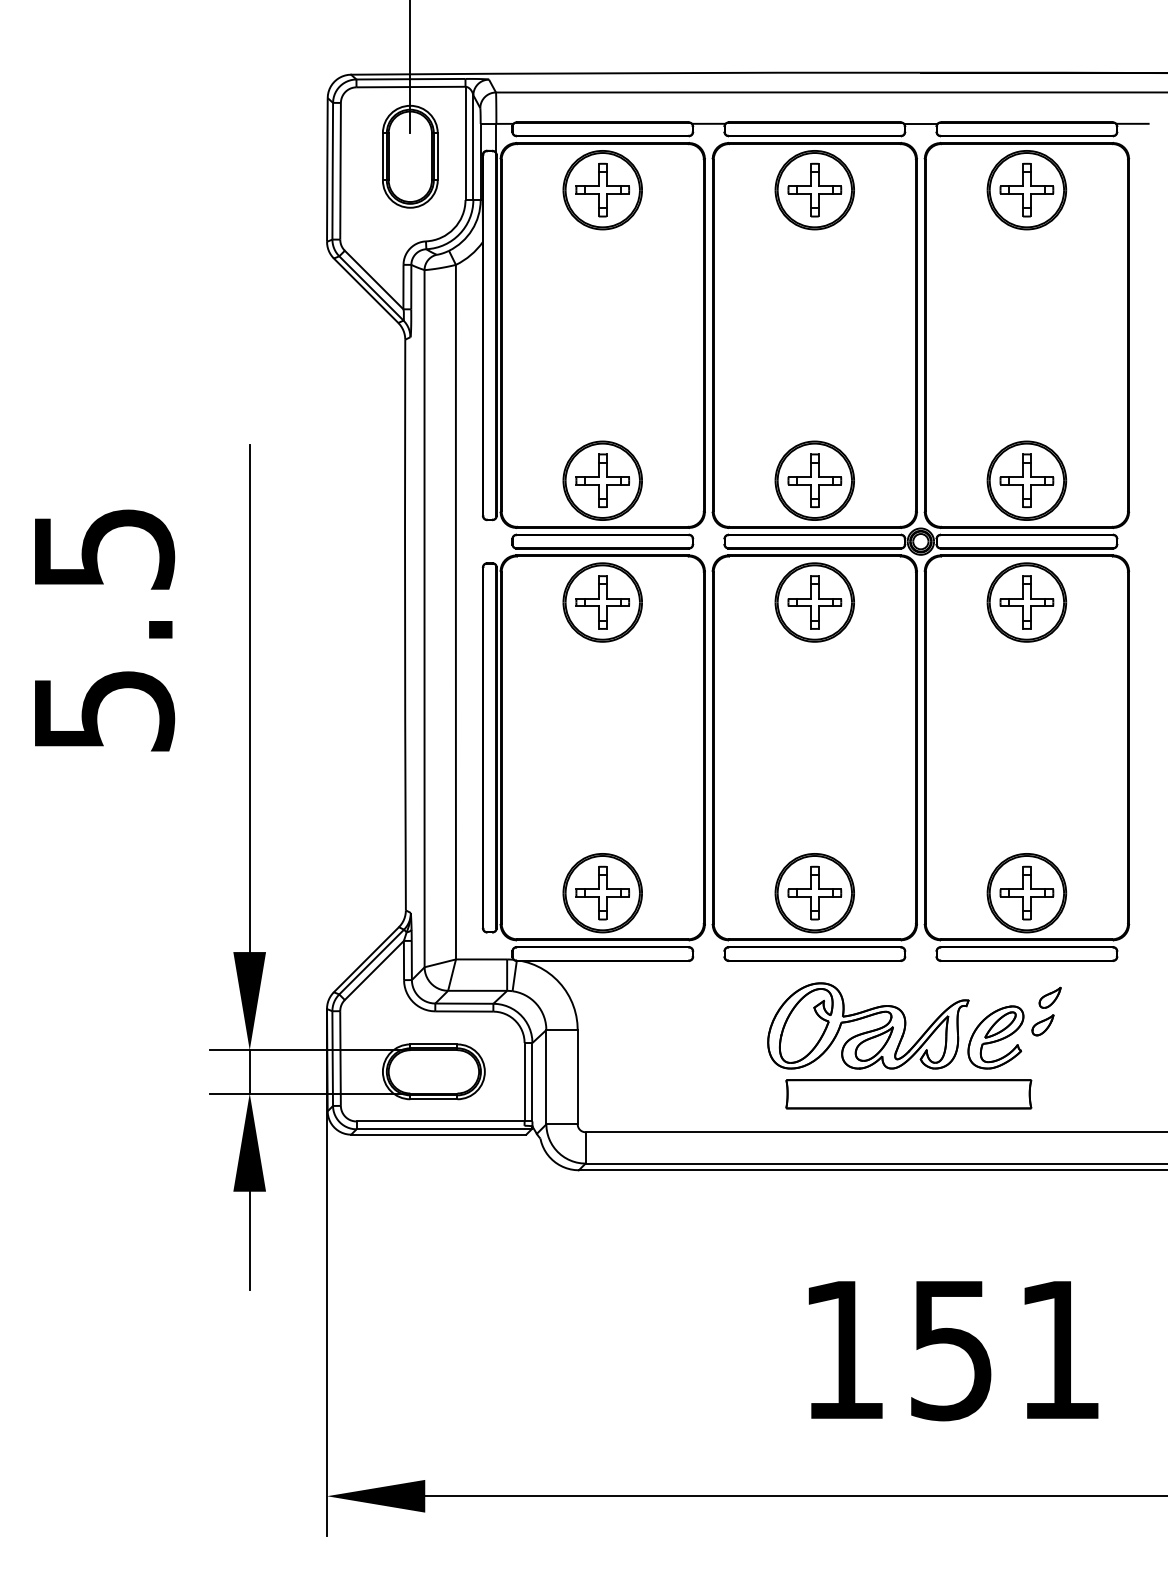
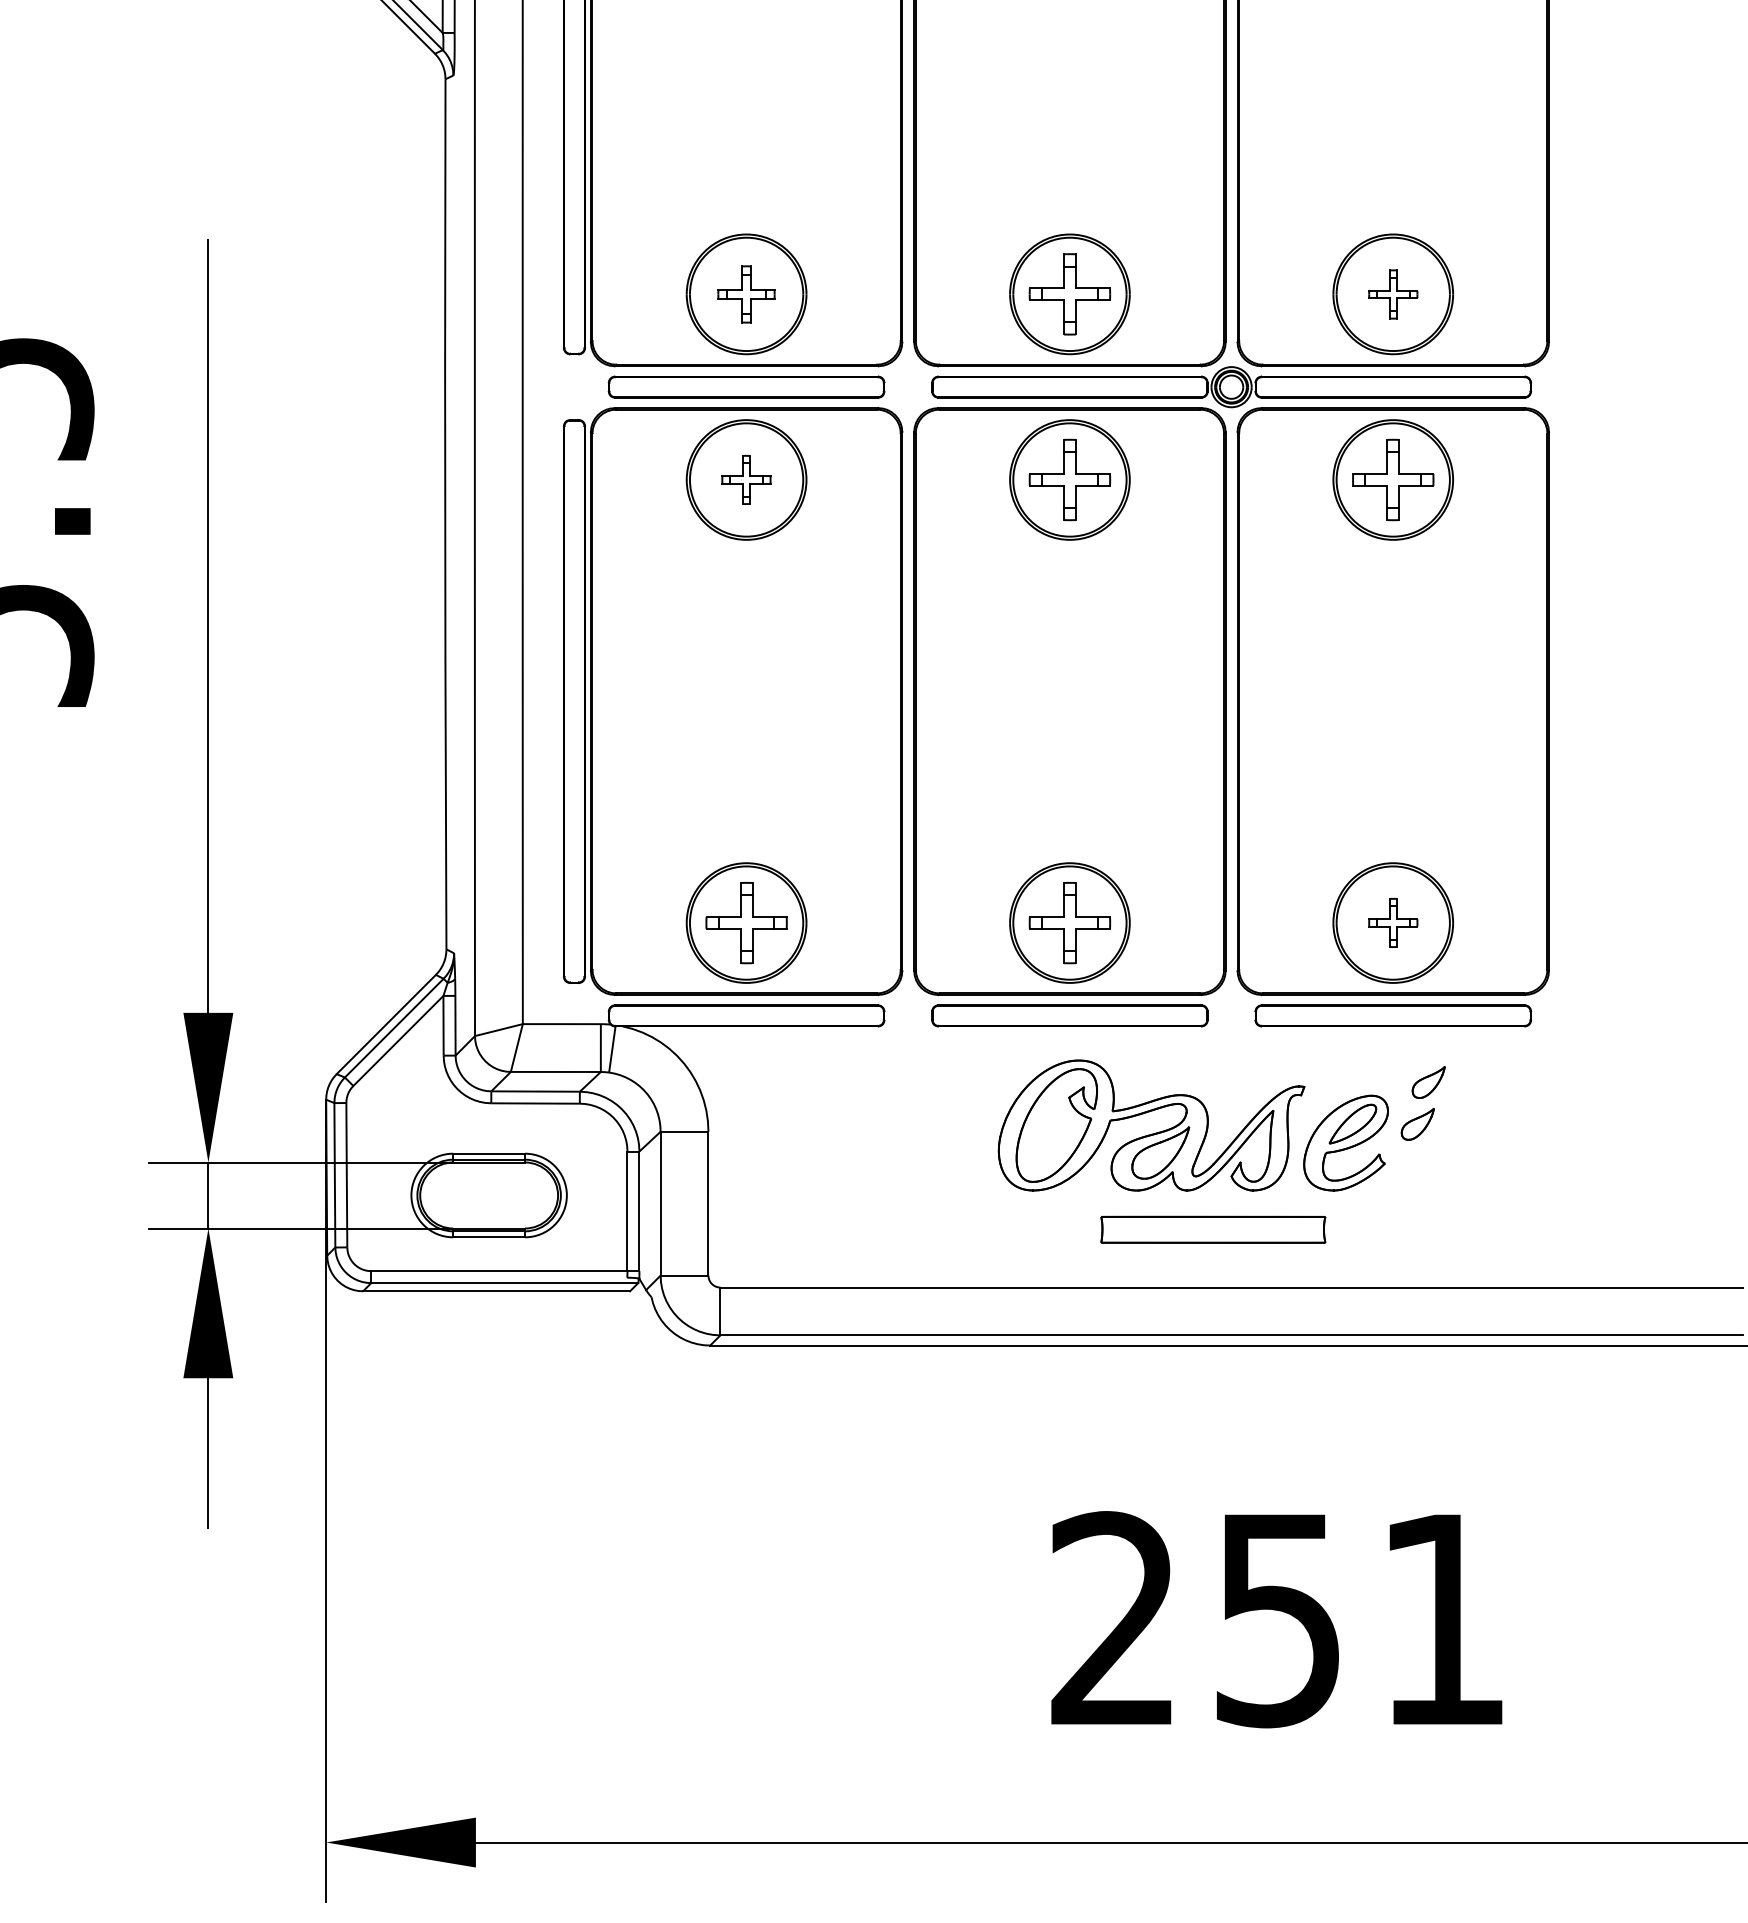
part: (602, 480) -> (746, 293), size x0.7
part: (1026, 480) -> (1392, 293), size x0.6
part: (602, 602) -> (746, 479), size x0.6
part: (1026, 892) -> (1392, 922), size x0.6
part: (908, 1094) -> (1212, 1230), size x0.6
text: (842, 1348) -> (1112, 1617), 151 -> 251

